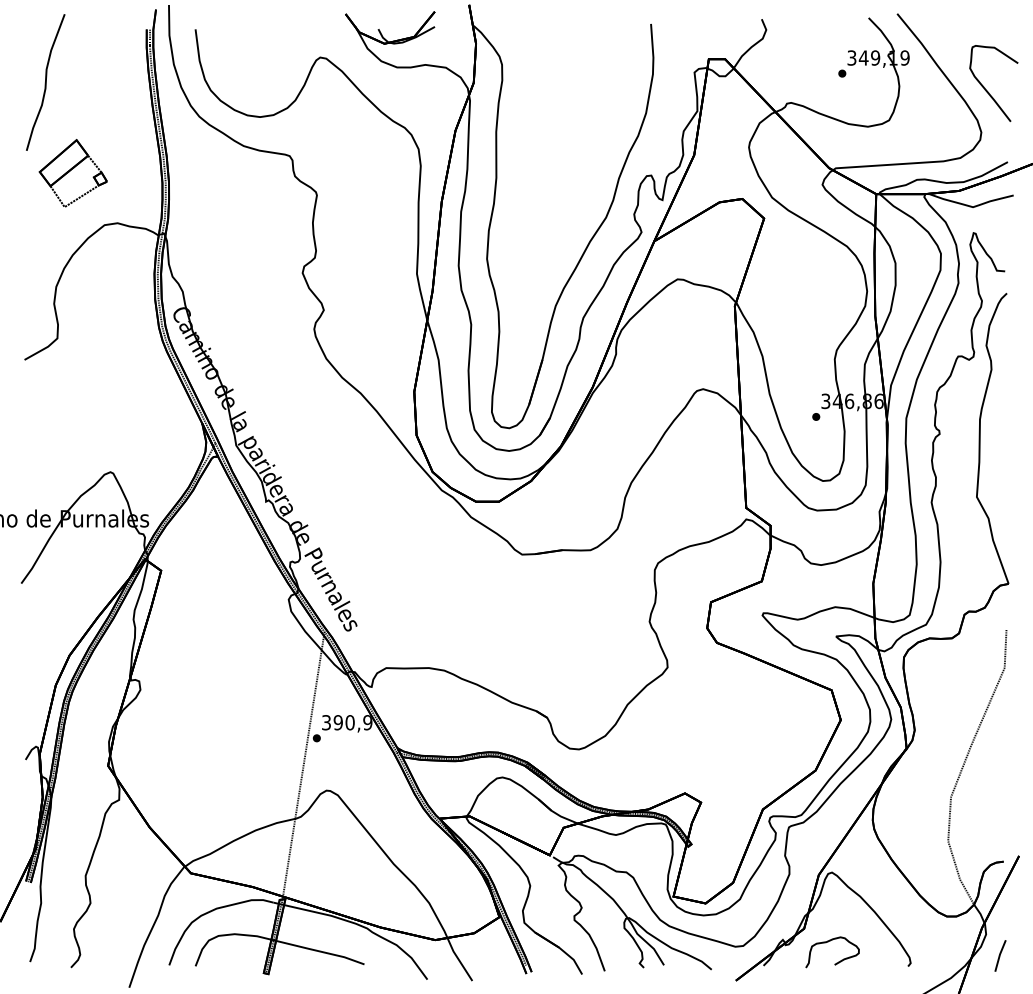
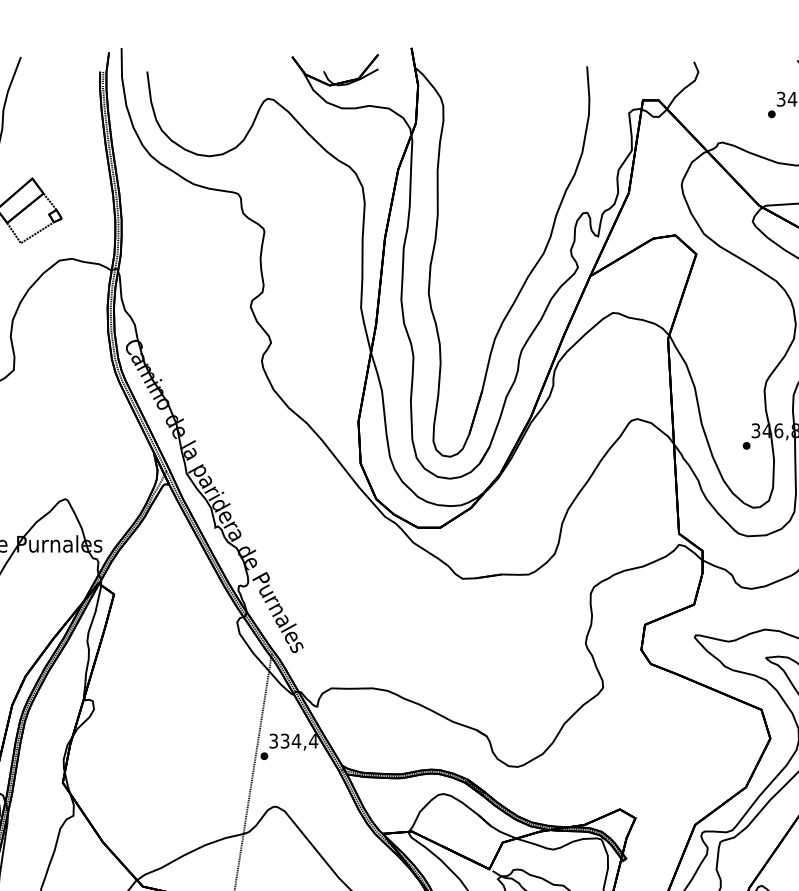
text: (352, 722) -> (298, 740), 390,9 -> 334,4

